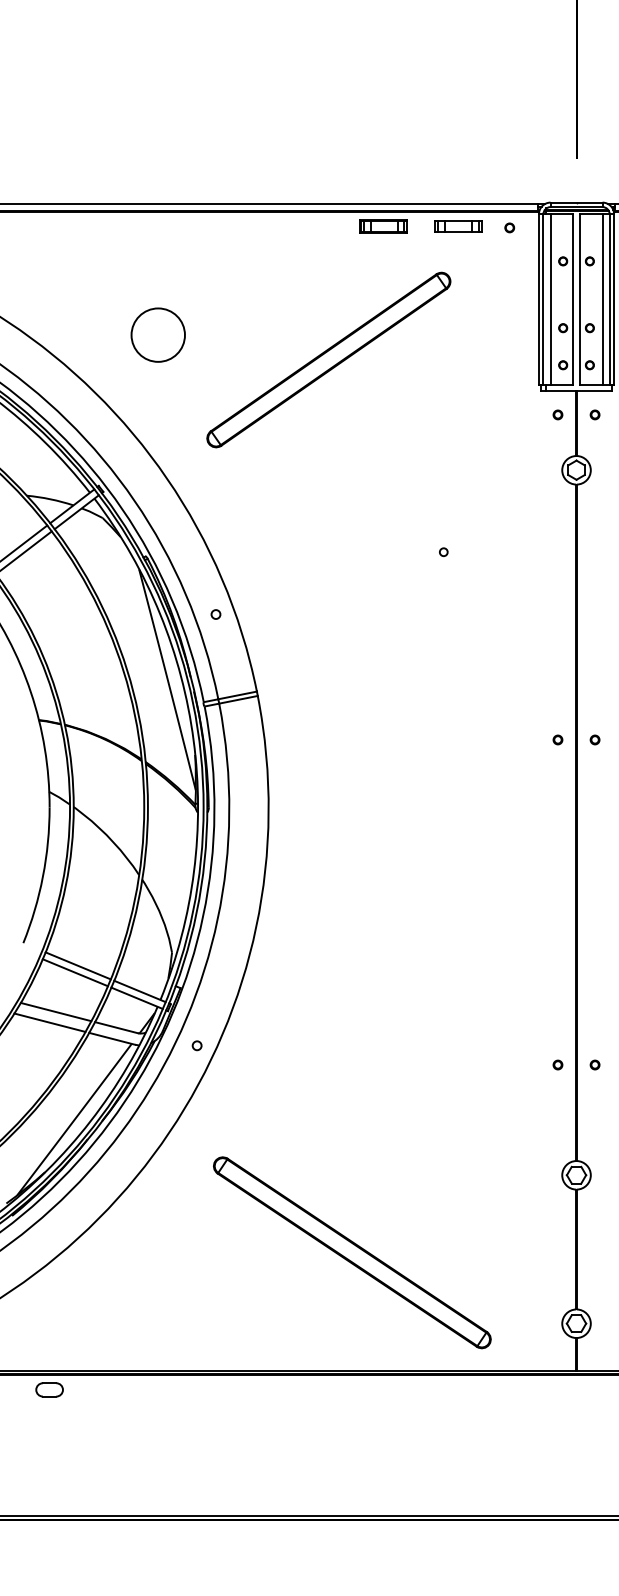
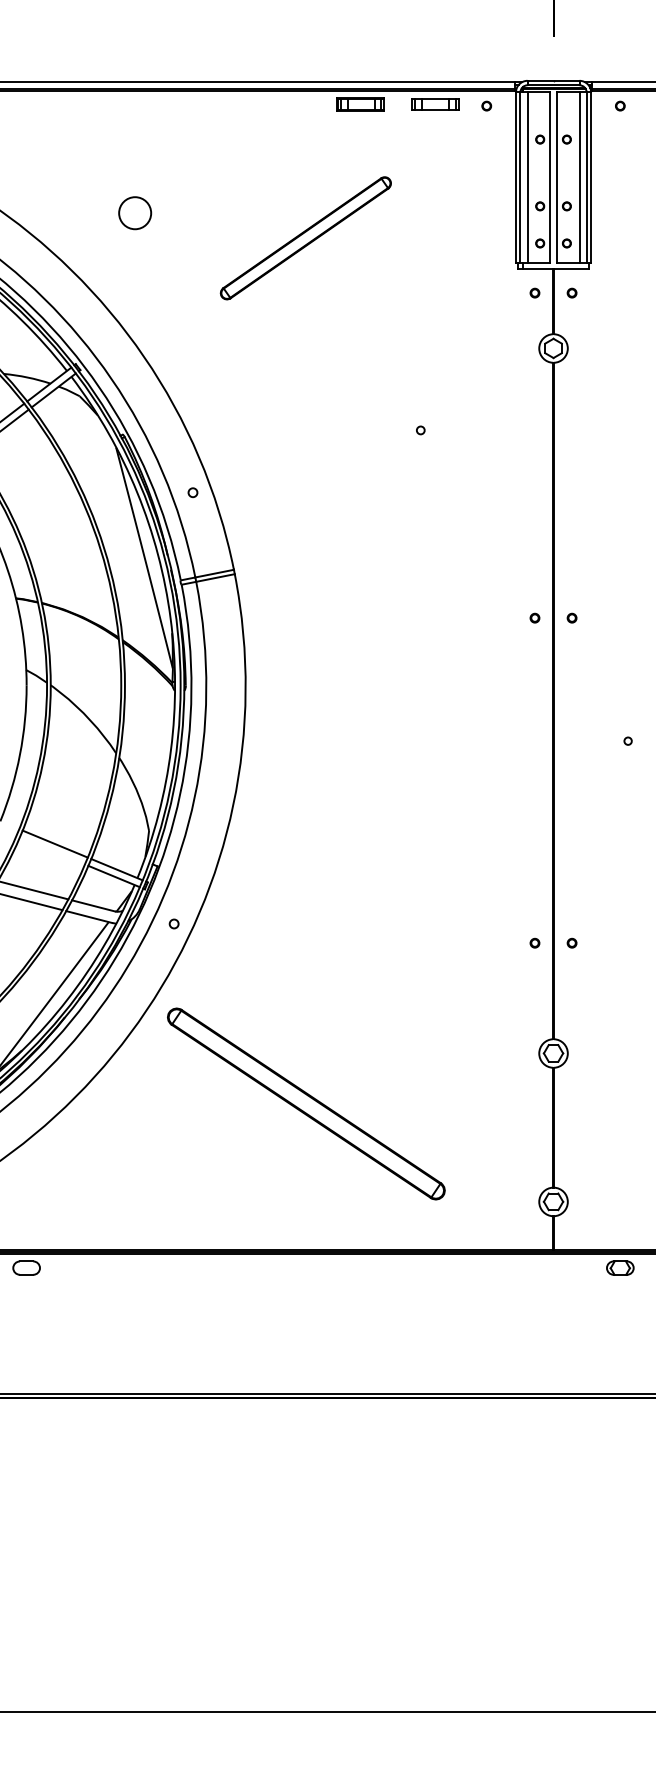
circle: (157, 334) -> (134, 212), size x0.6
part: (328, 360) -> (305, 238), size x0.7
line: (74, 972) -> (51, 850), removed
part: (352, 1252) -> (306, 1103), moved

